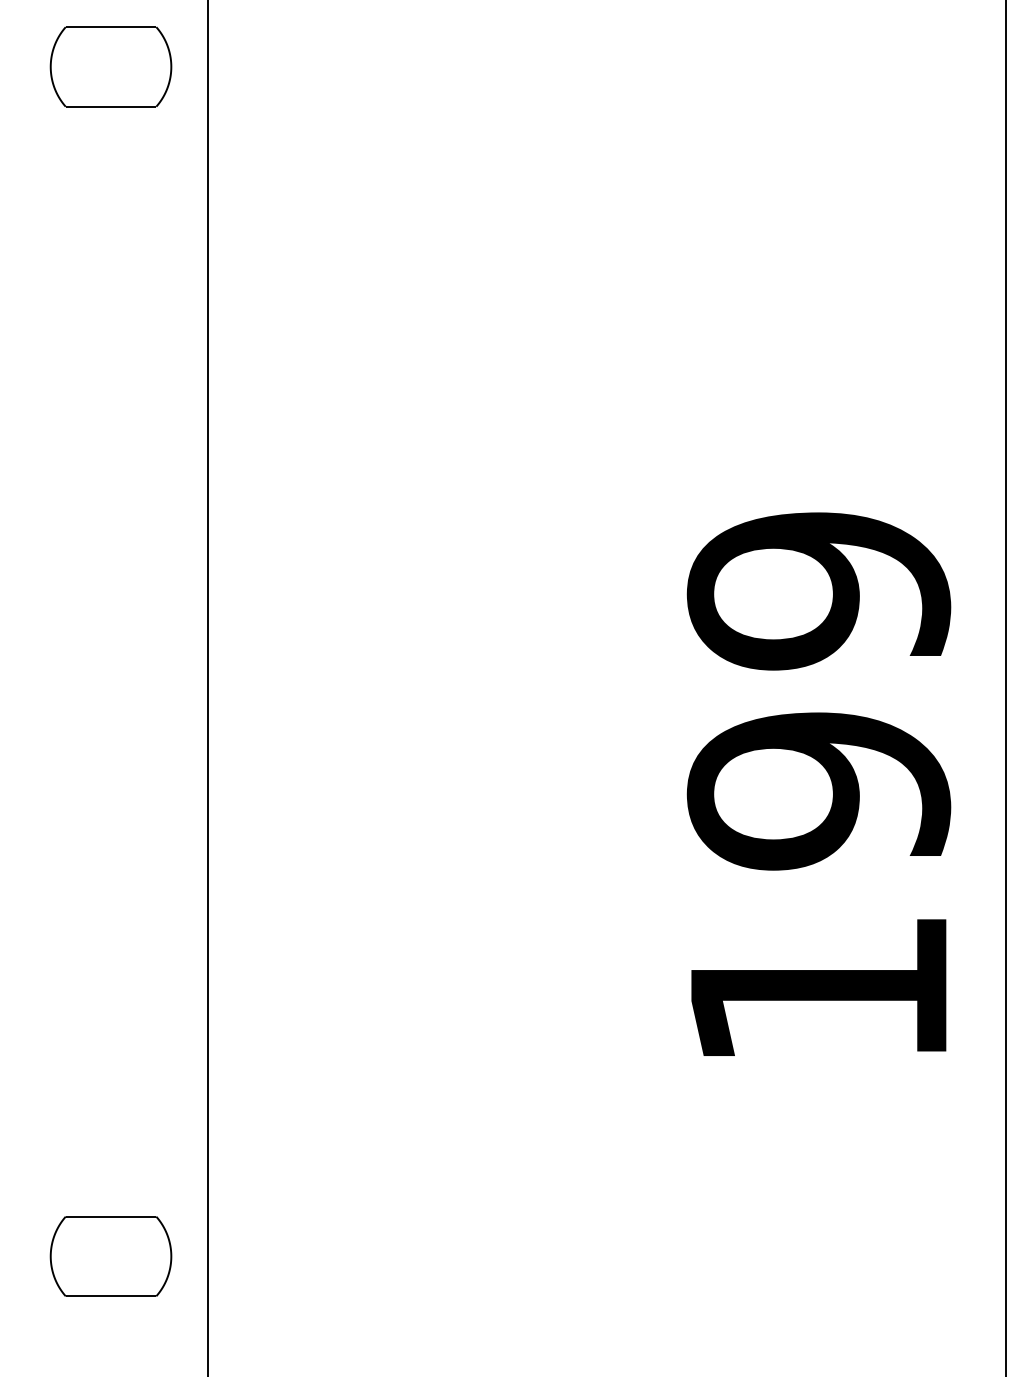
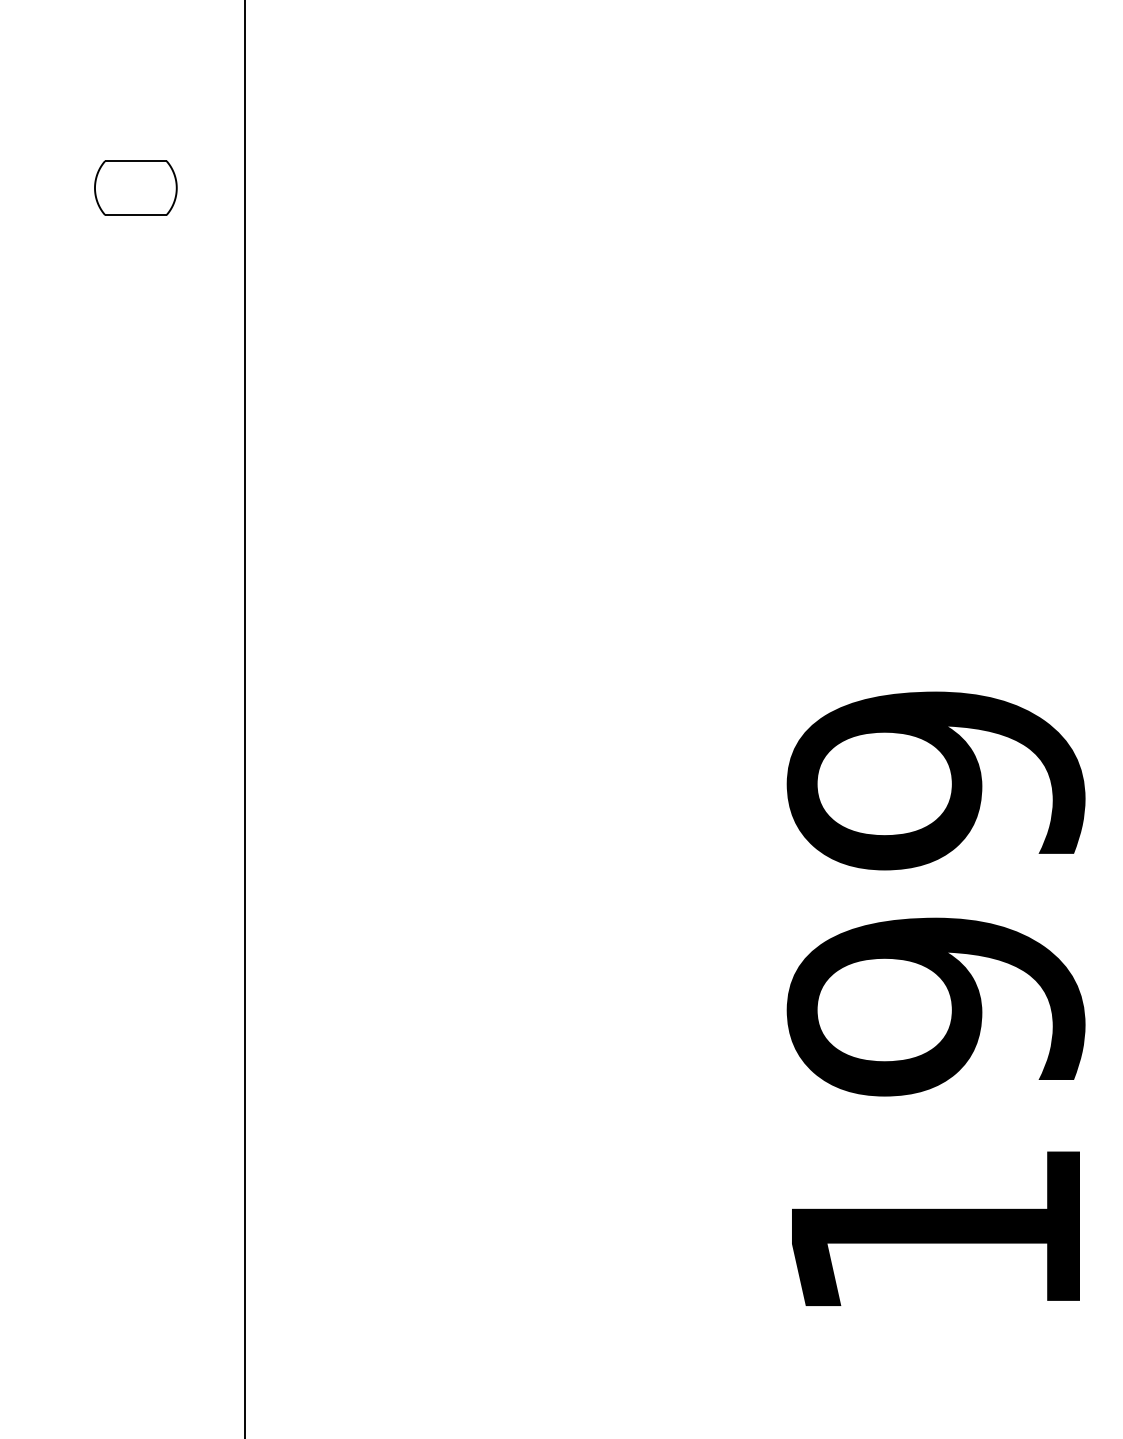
part: (110, 66) -> (135, 187), size x0.6

